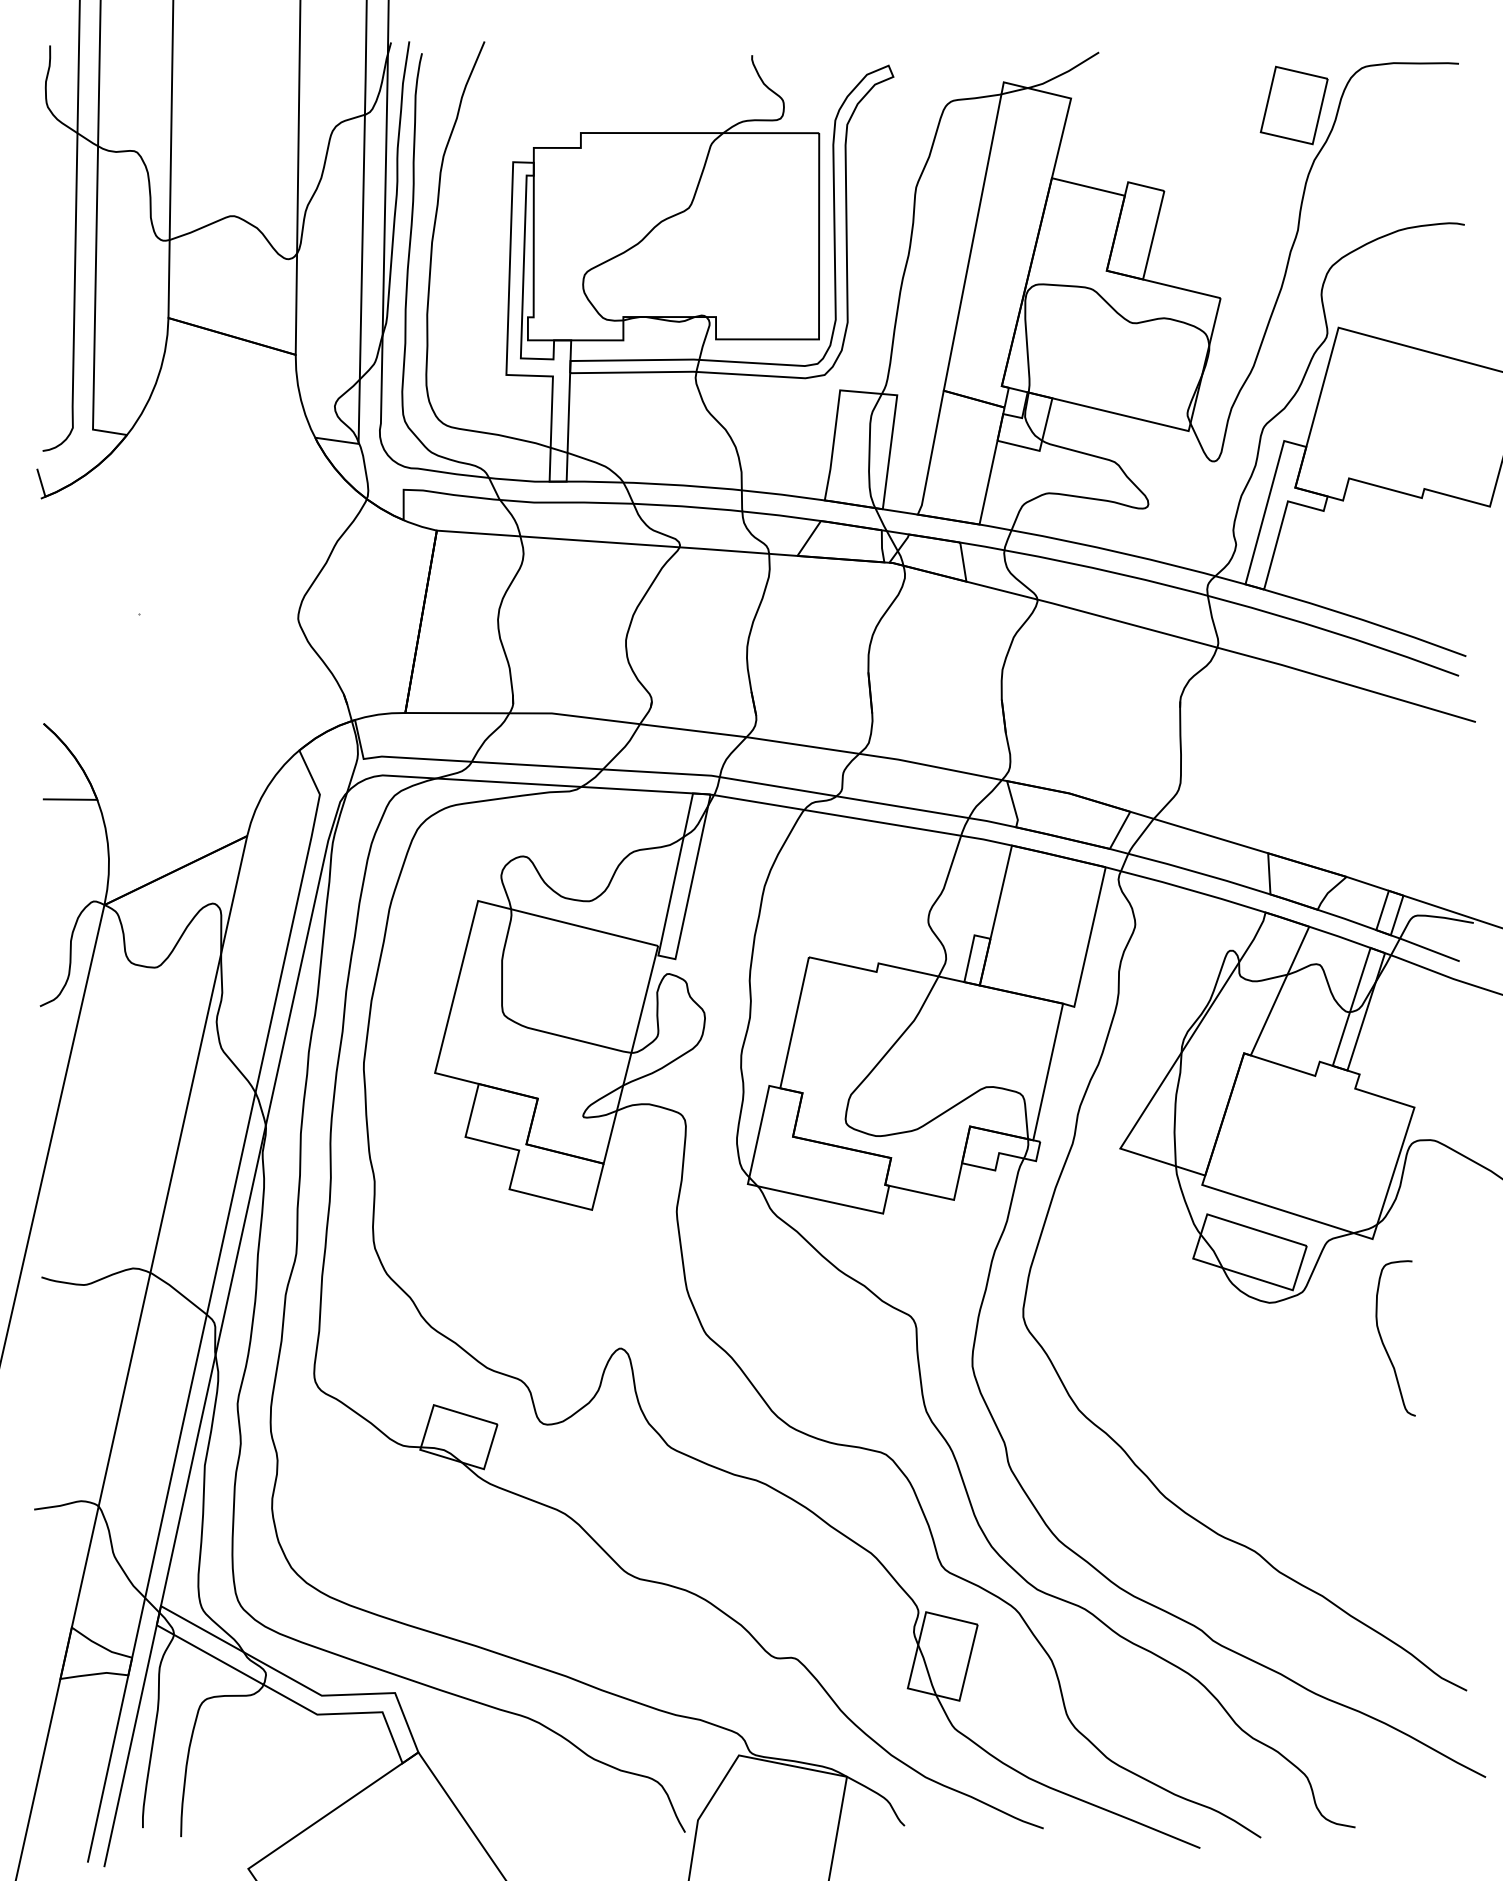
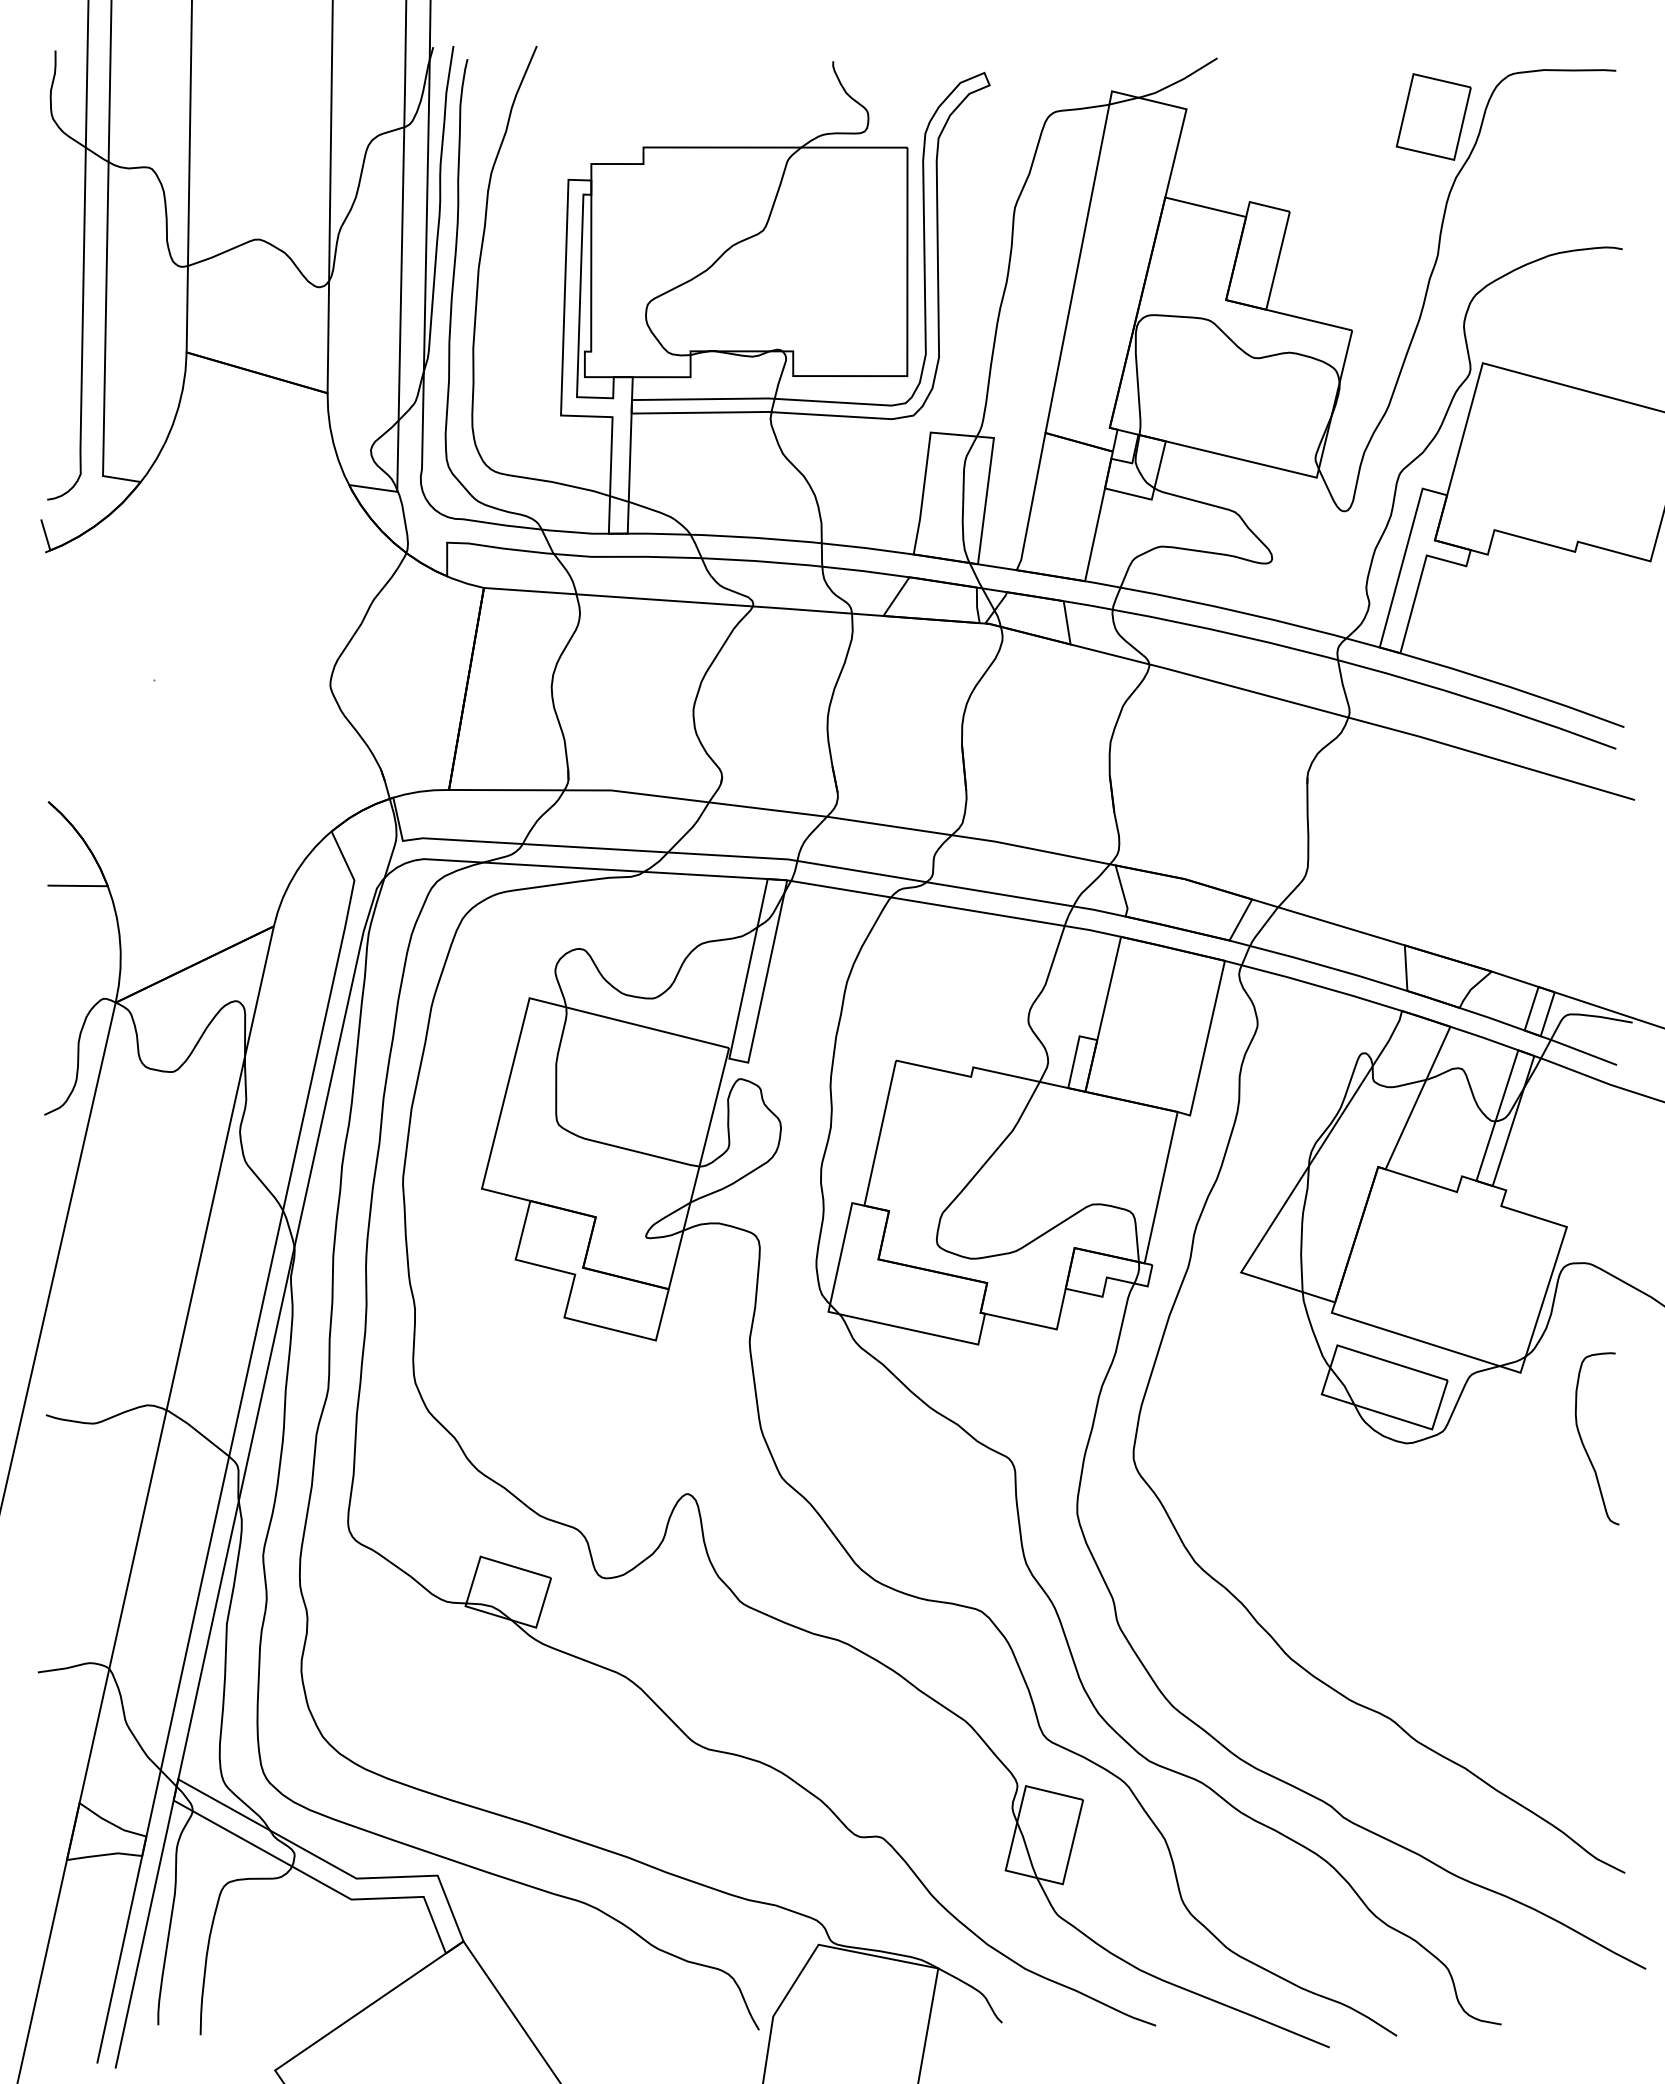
curve: (1383, 1341) -> (1583, 1442), moved

